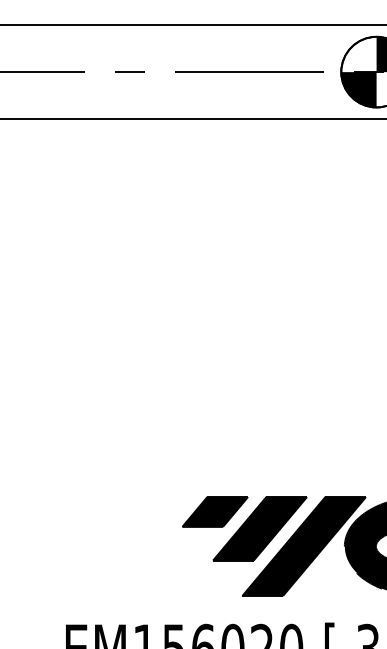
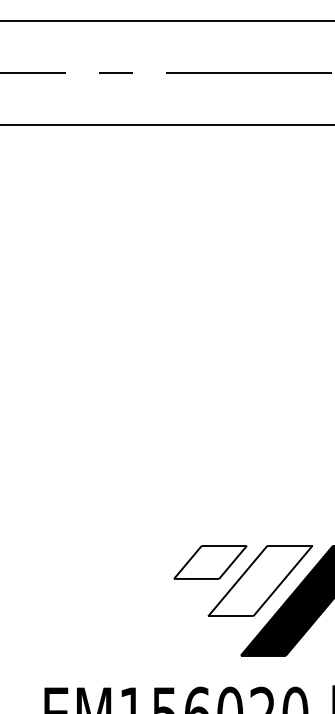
fill: (215, 511) -> (210, 561), removed
fill: (259, 528) -> (259, 580), removed

